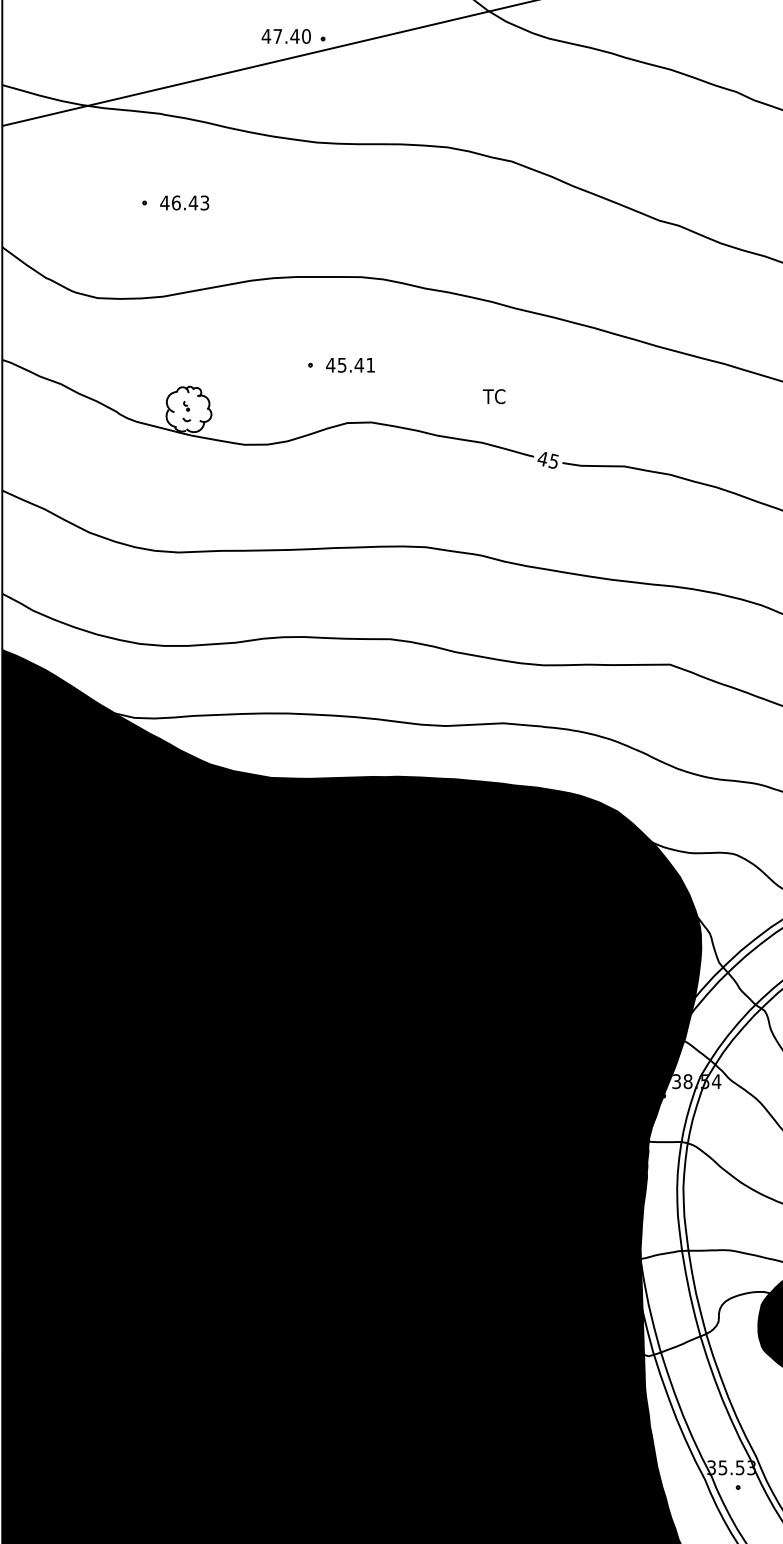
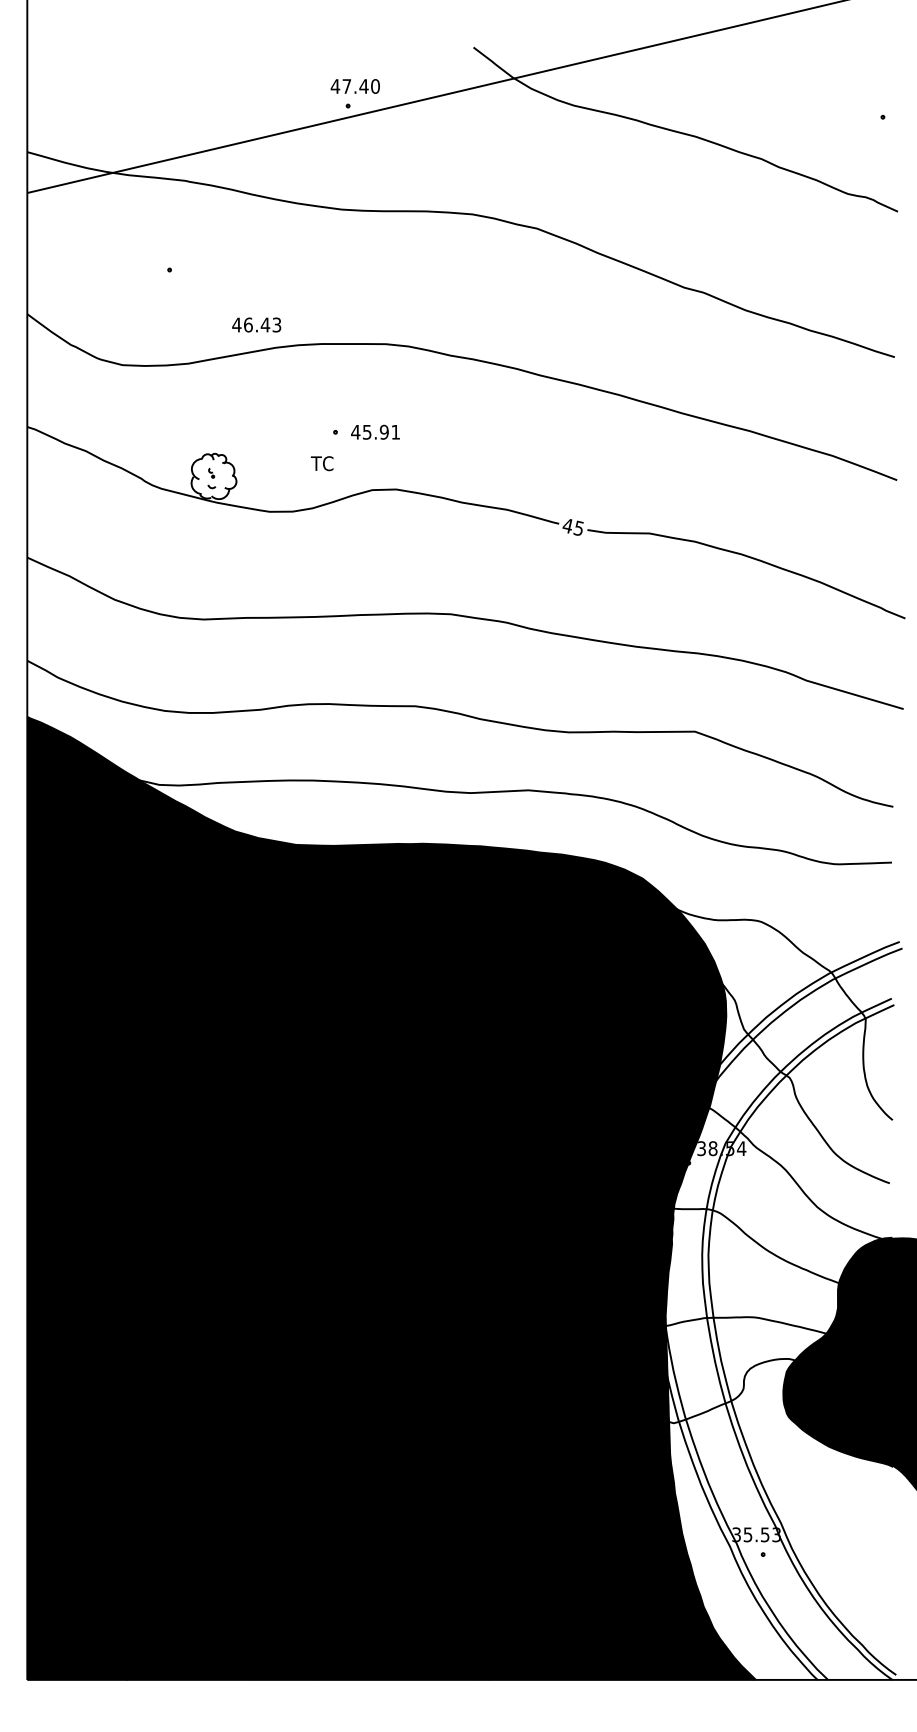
text: (285, 36) -> (354, 86), moved
text: (184, 202) -> (256, 324), moved
text: (359, 364) -> (384, 431), 45.41 -> 45.91
text: (493, 396) -> (321, 463), moved

